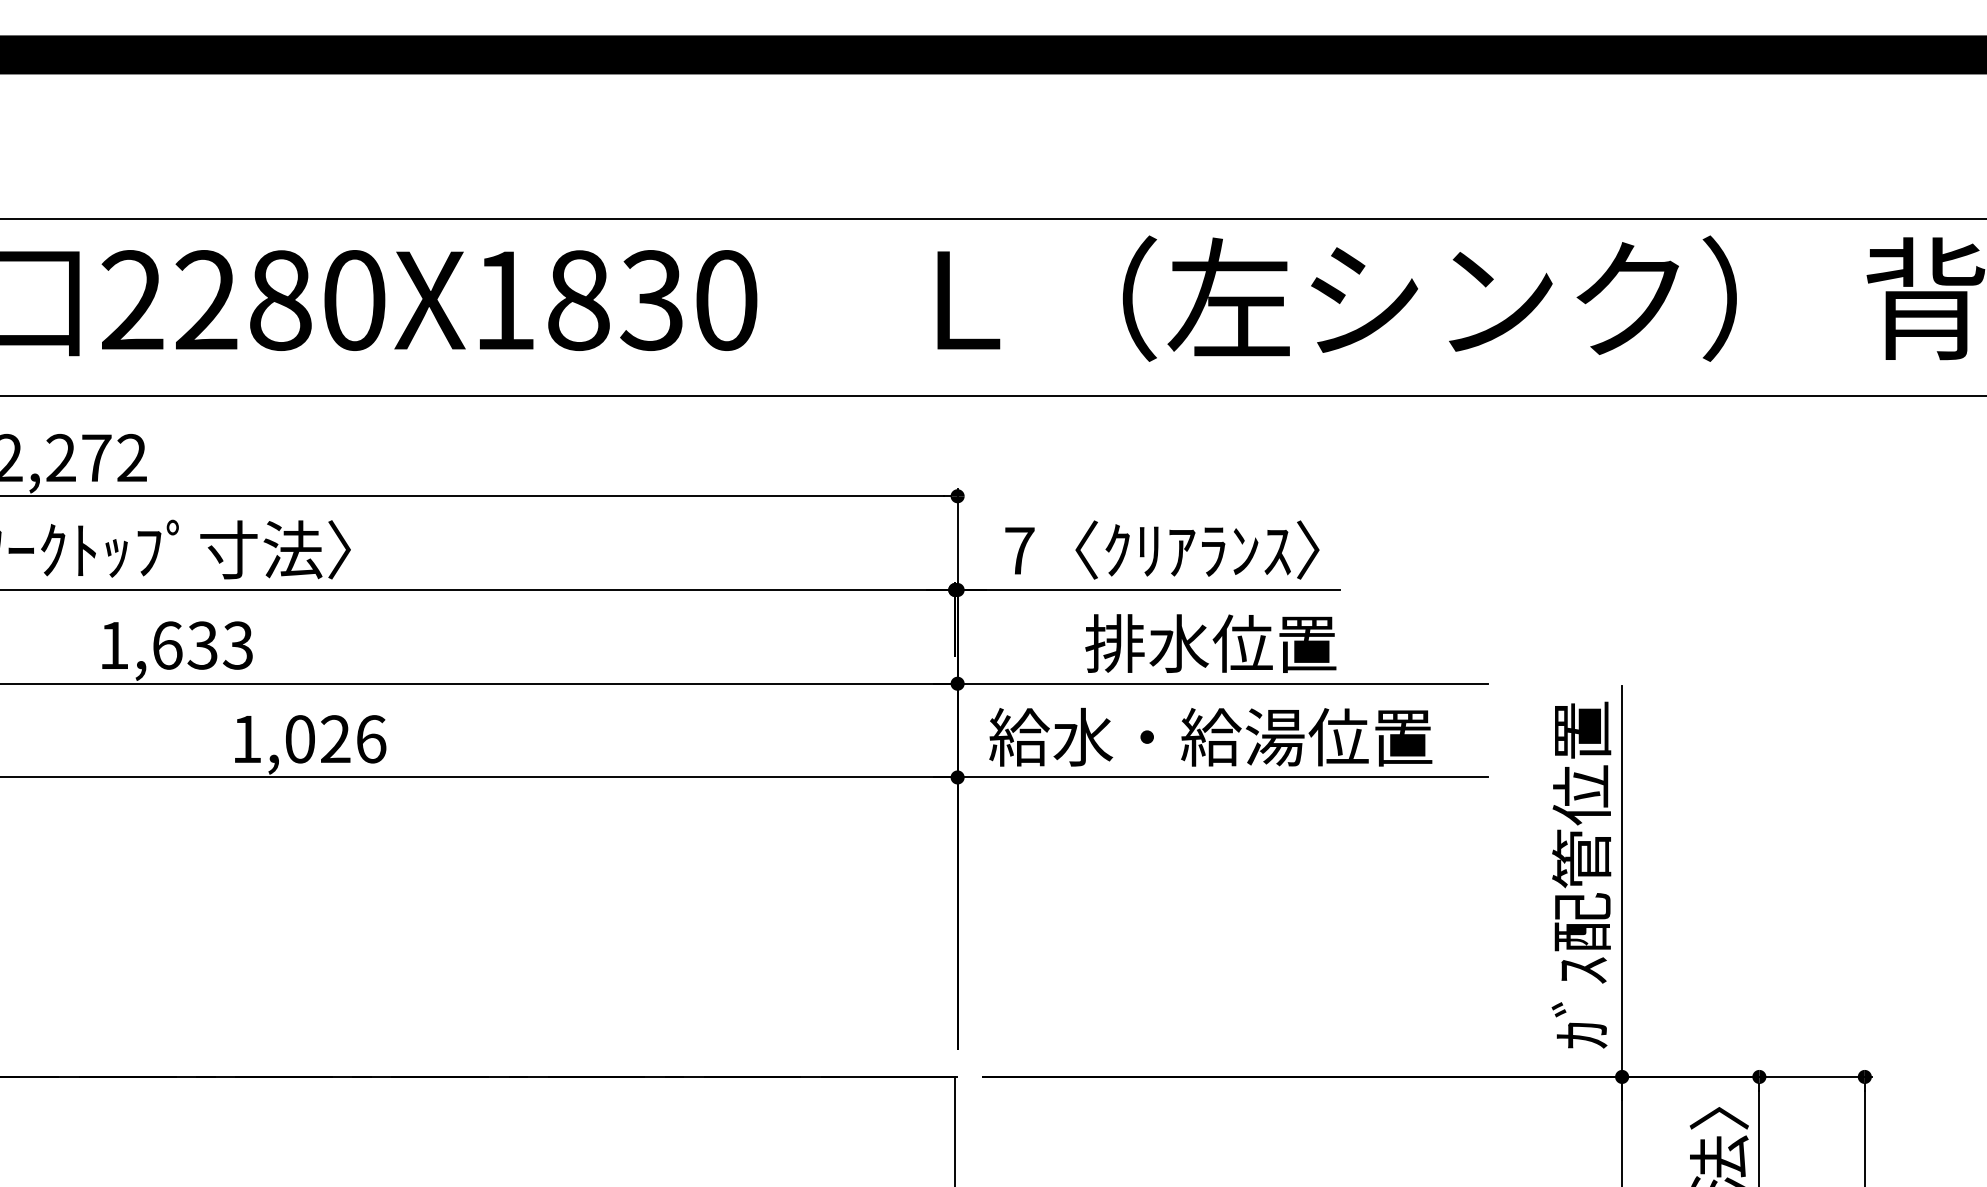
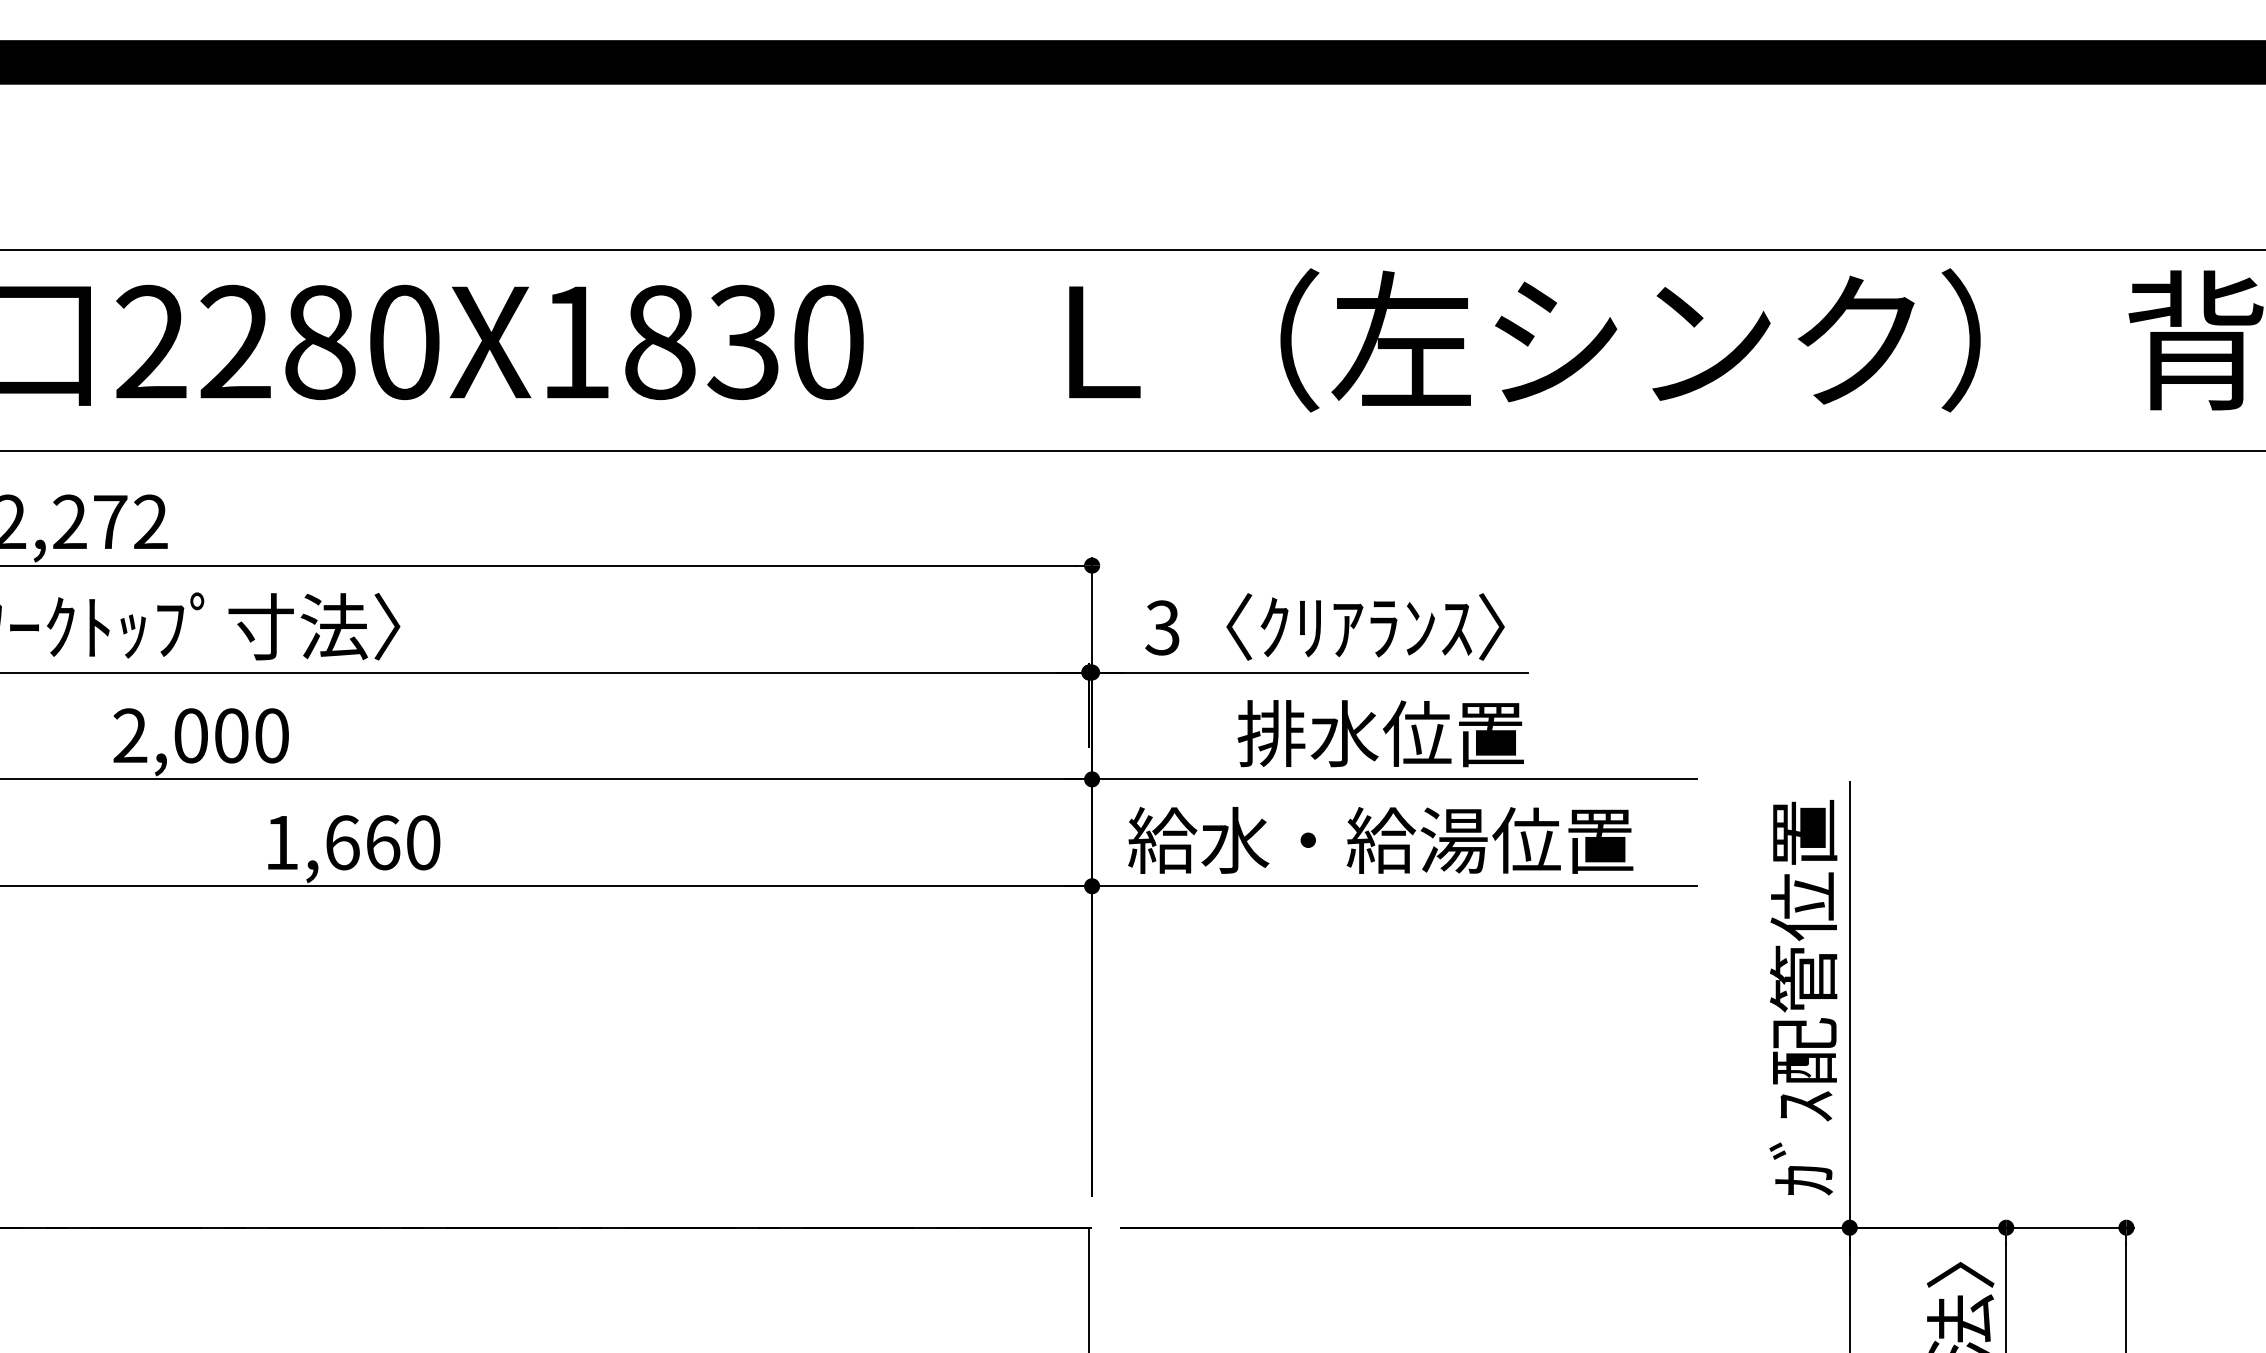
text: (1019, 550) -> (1162, 627), 7 -> 3
text: (176, 645) -> (201, 735), 1,633 -> 2,000
text: (336, 739) -> (383, 842), 1,026 -> 1,660

